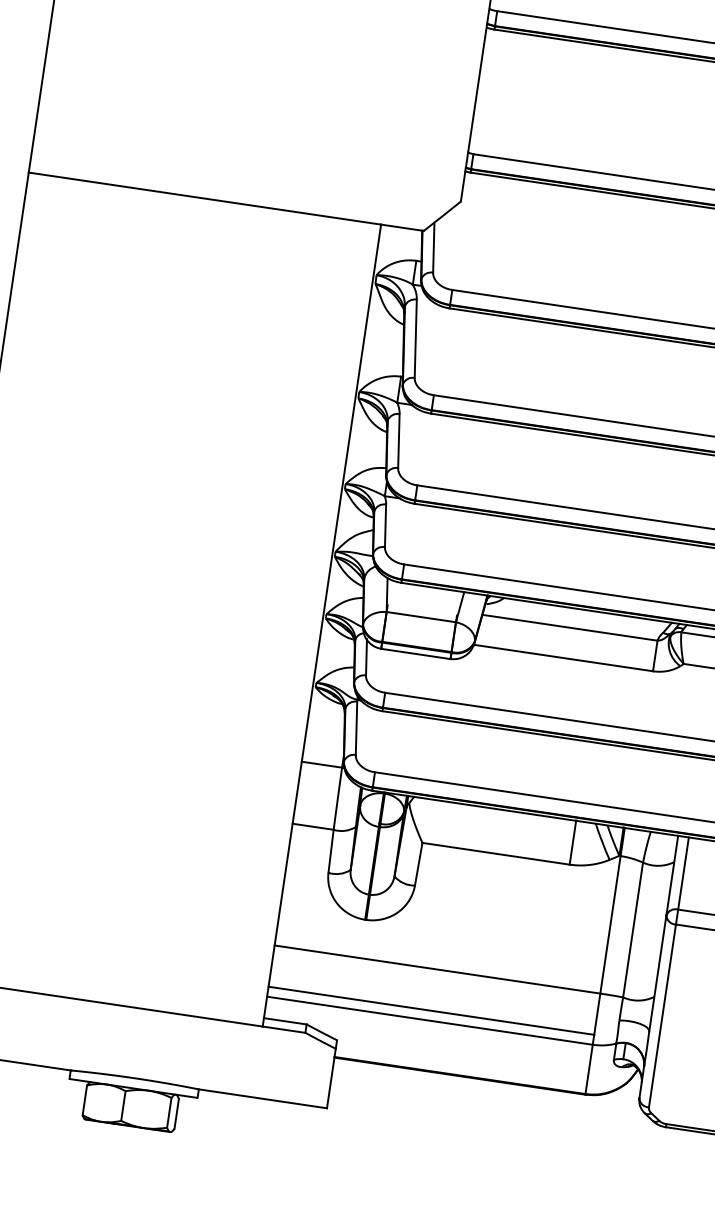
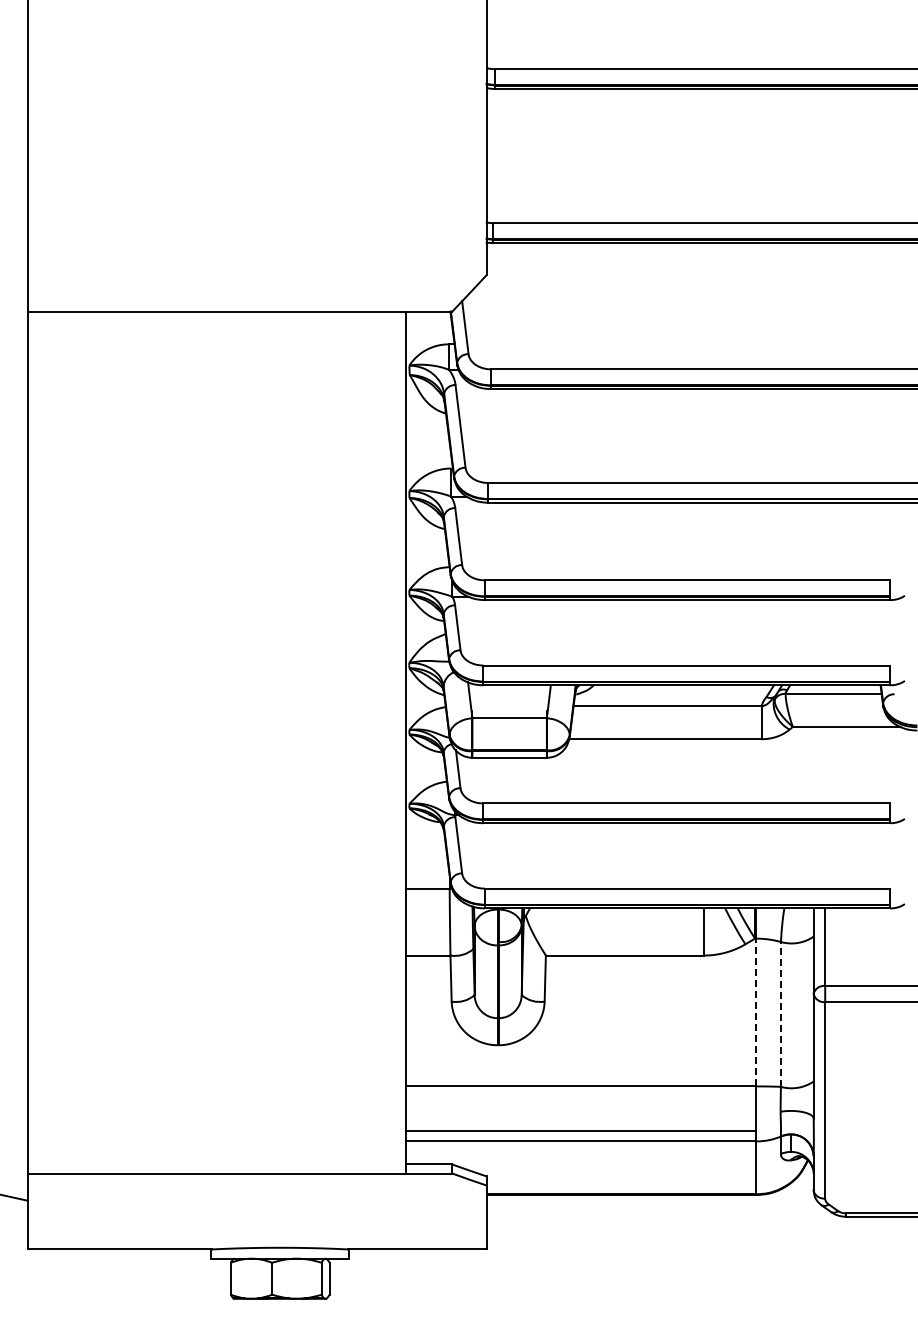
line: (610, 924) -> (756, 1012), solid -> dashed
line: (632, 929) -> (780, 1013), solid -> dashed

